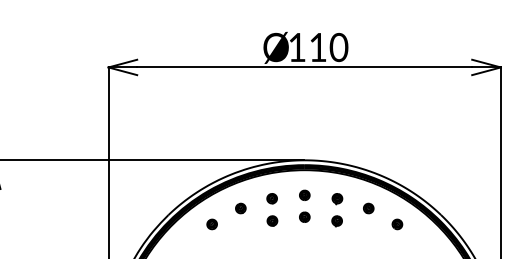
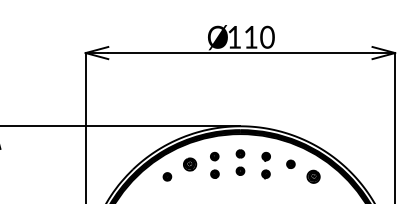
part: (240, 207) -> (189, 163), size x1.6
part: (397, 223) -> (313, 176), size x1.6

